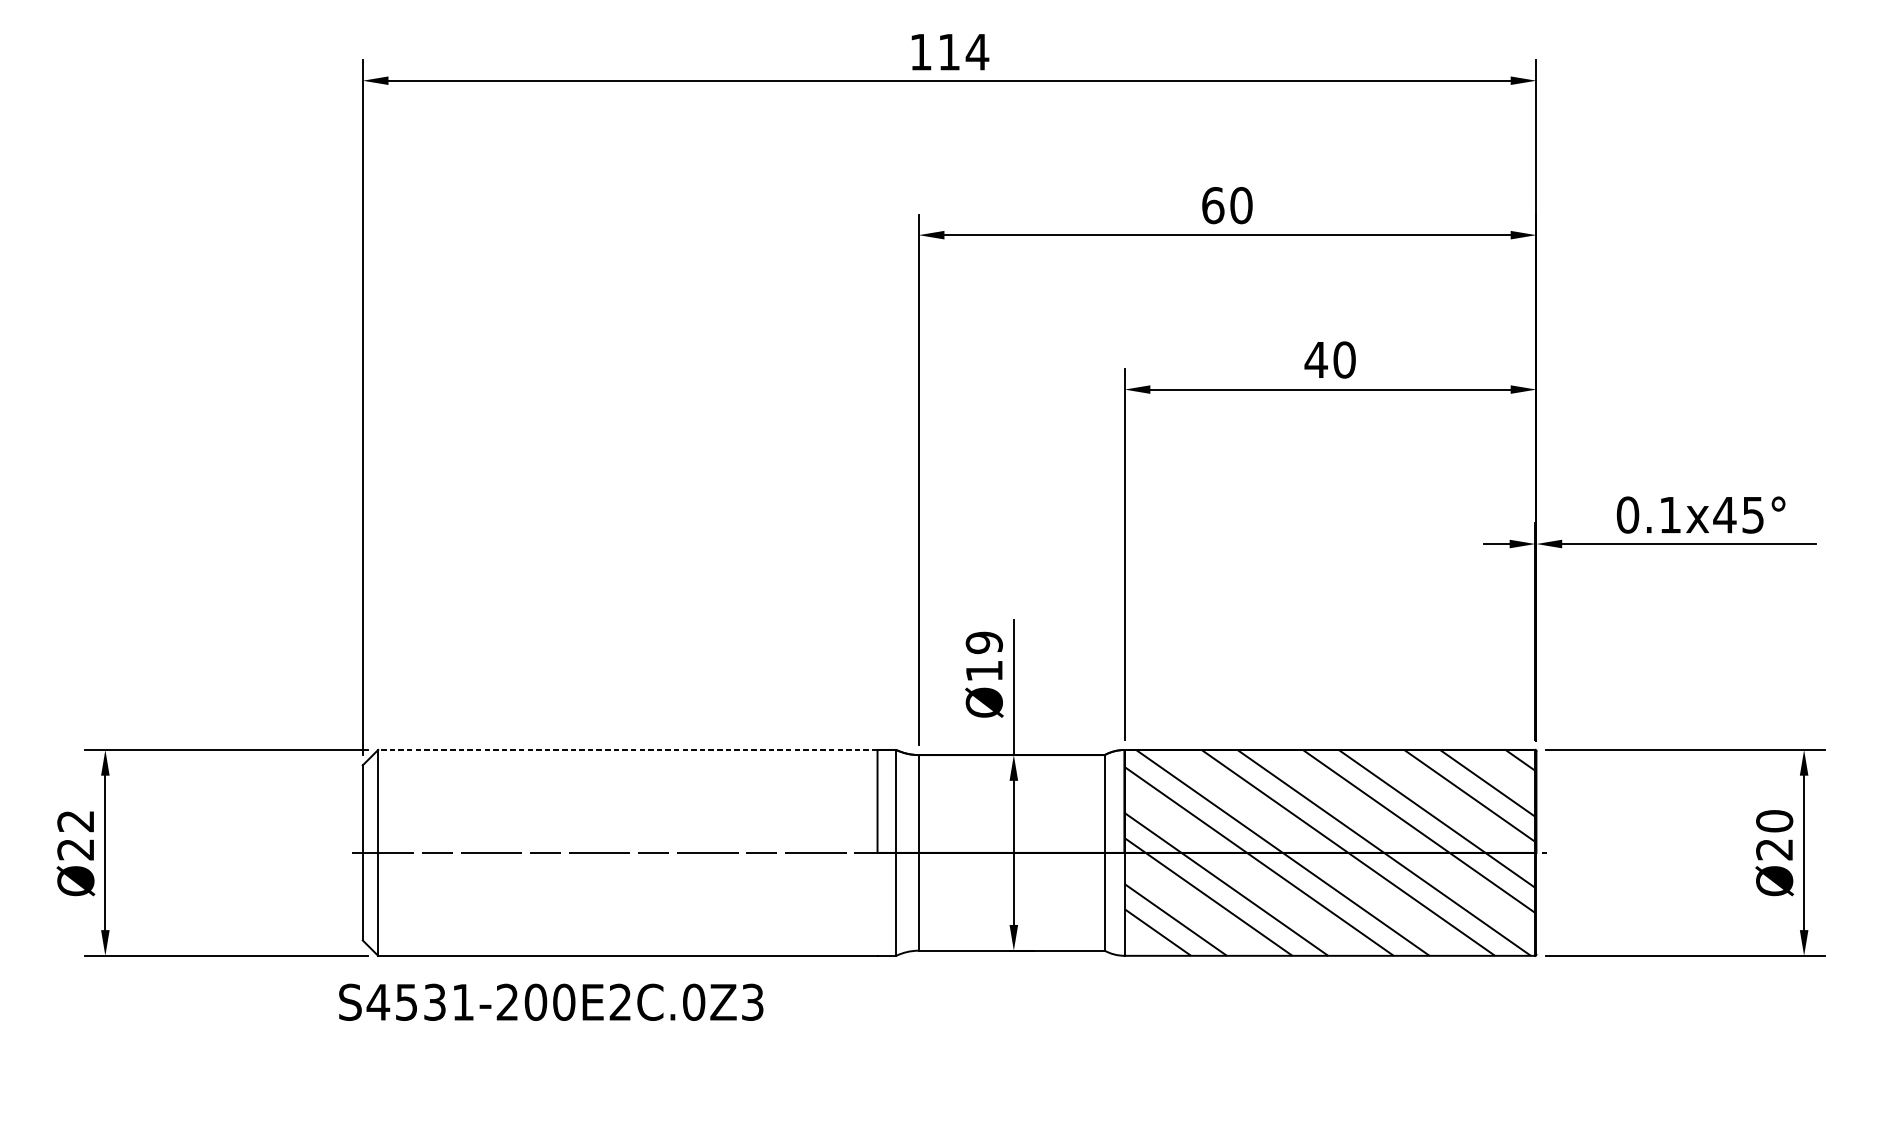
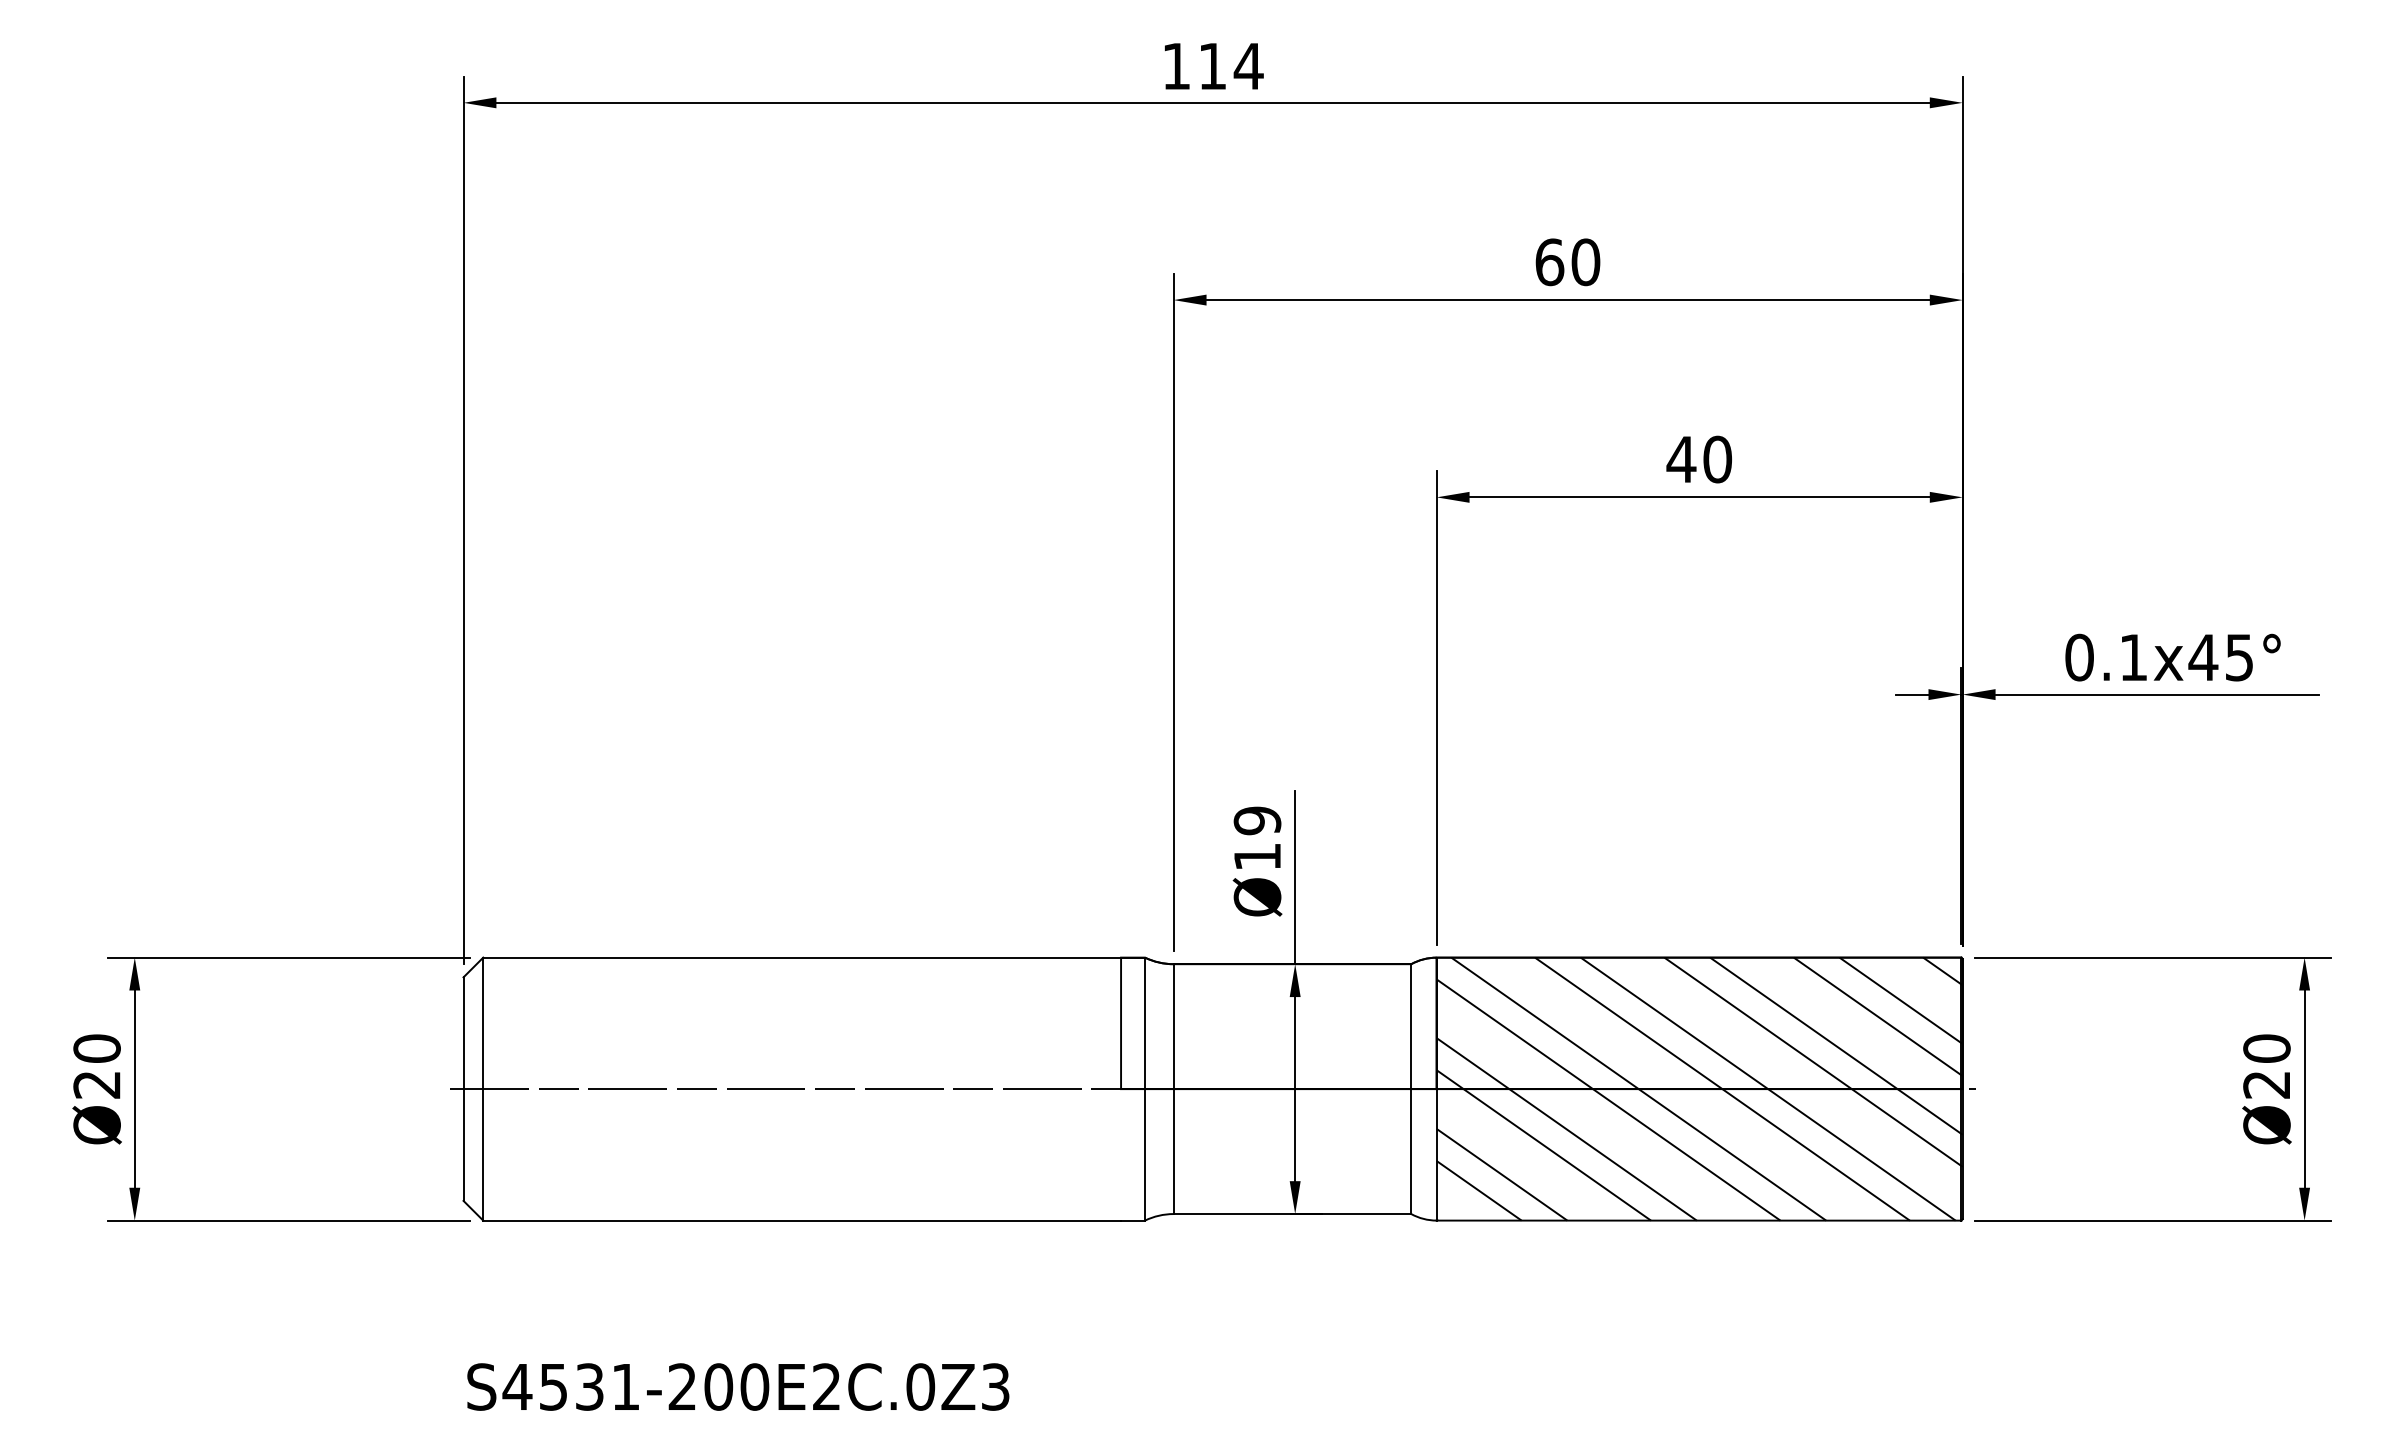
line: (628, 749) -> (802, 957), dashed -> solid
text: (75, 821) -> (96, 1048), Ø22 -> Ø20
text: (551, 1001) -> (738, 1386), moved

